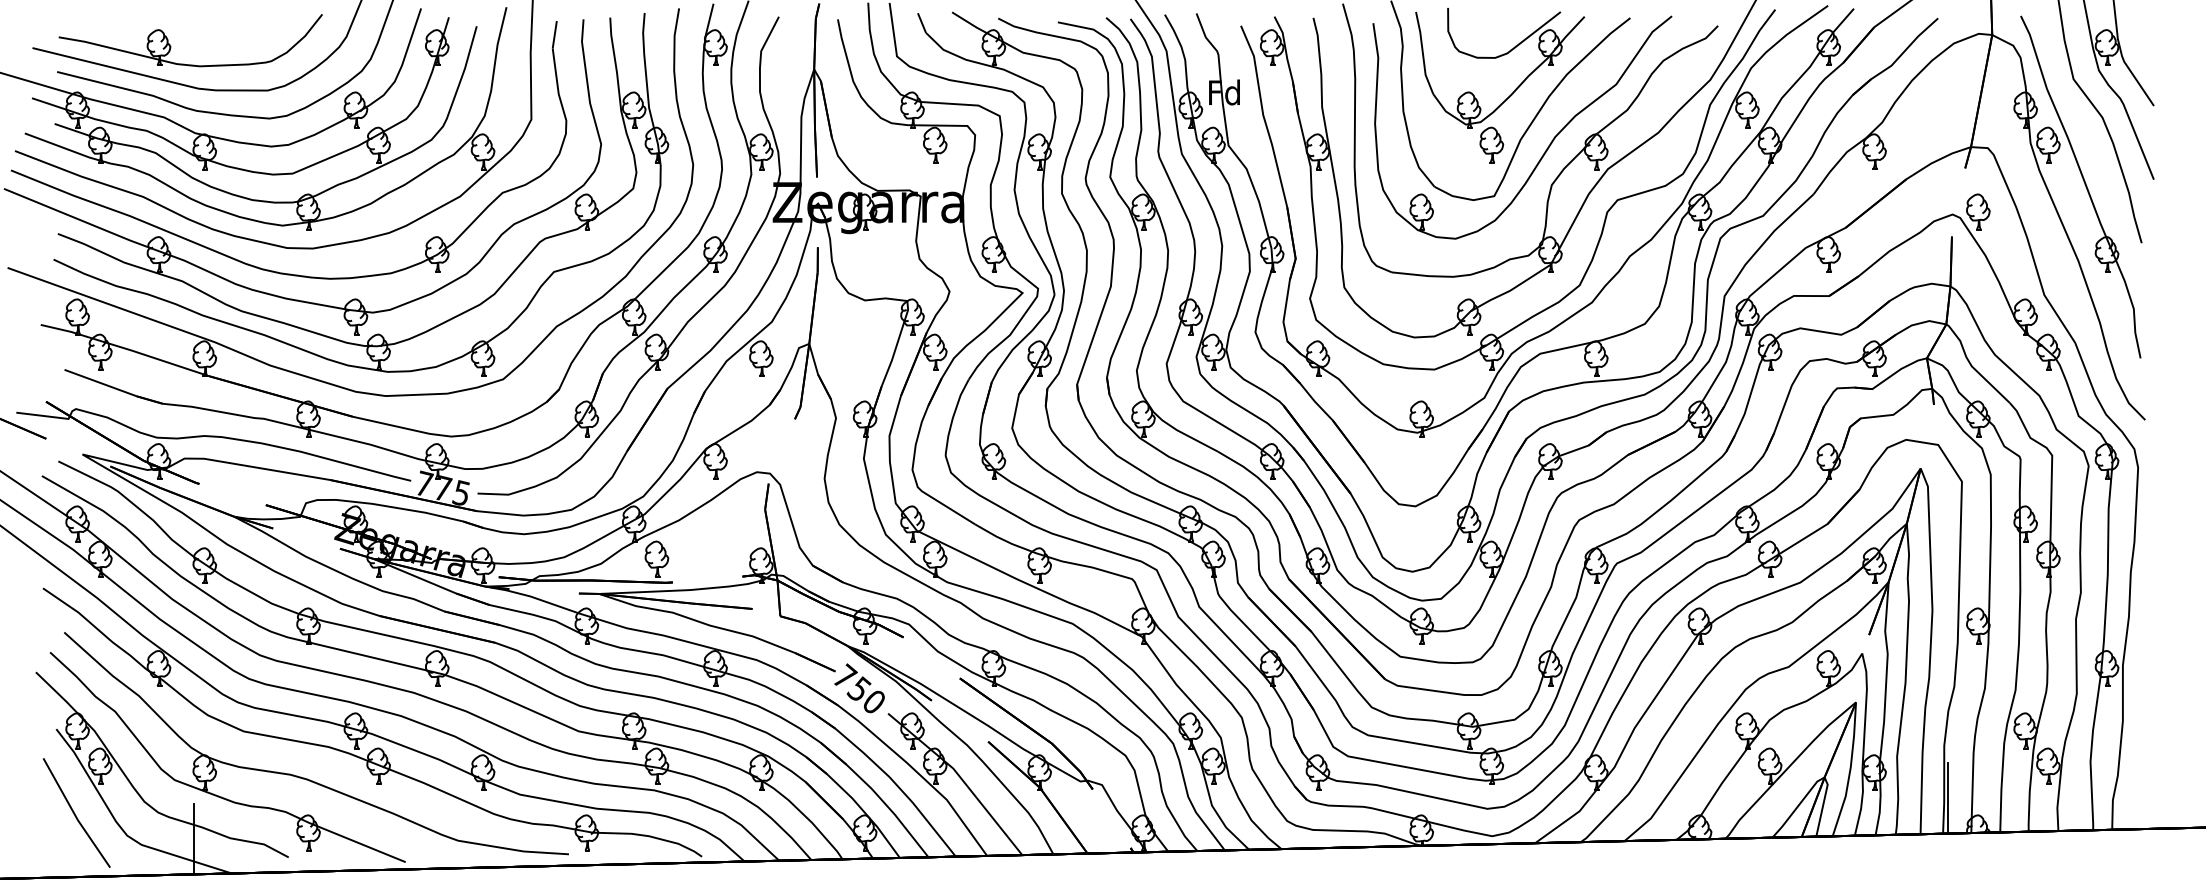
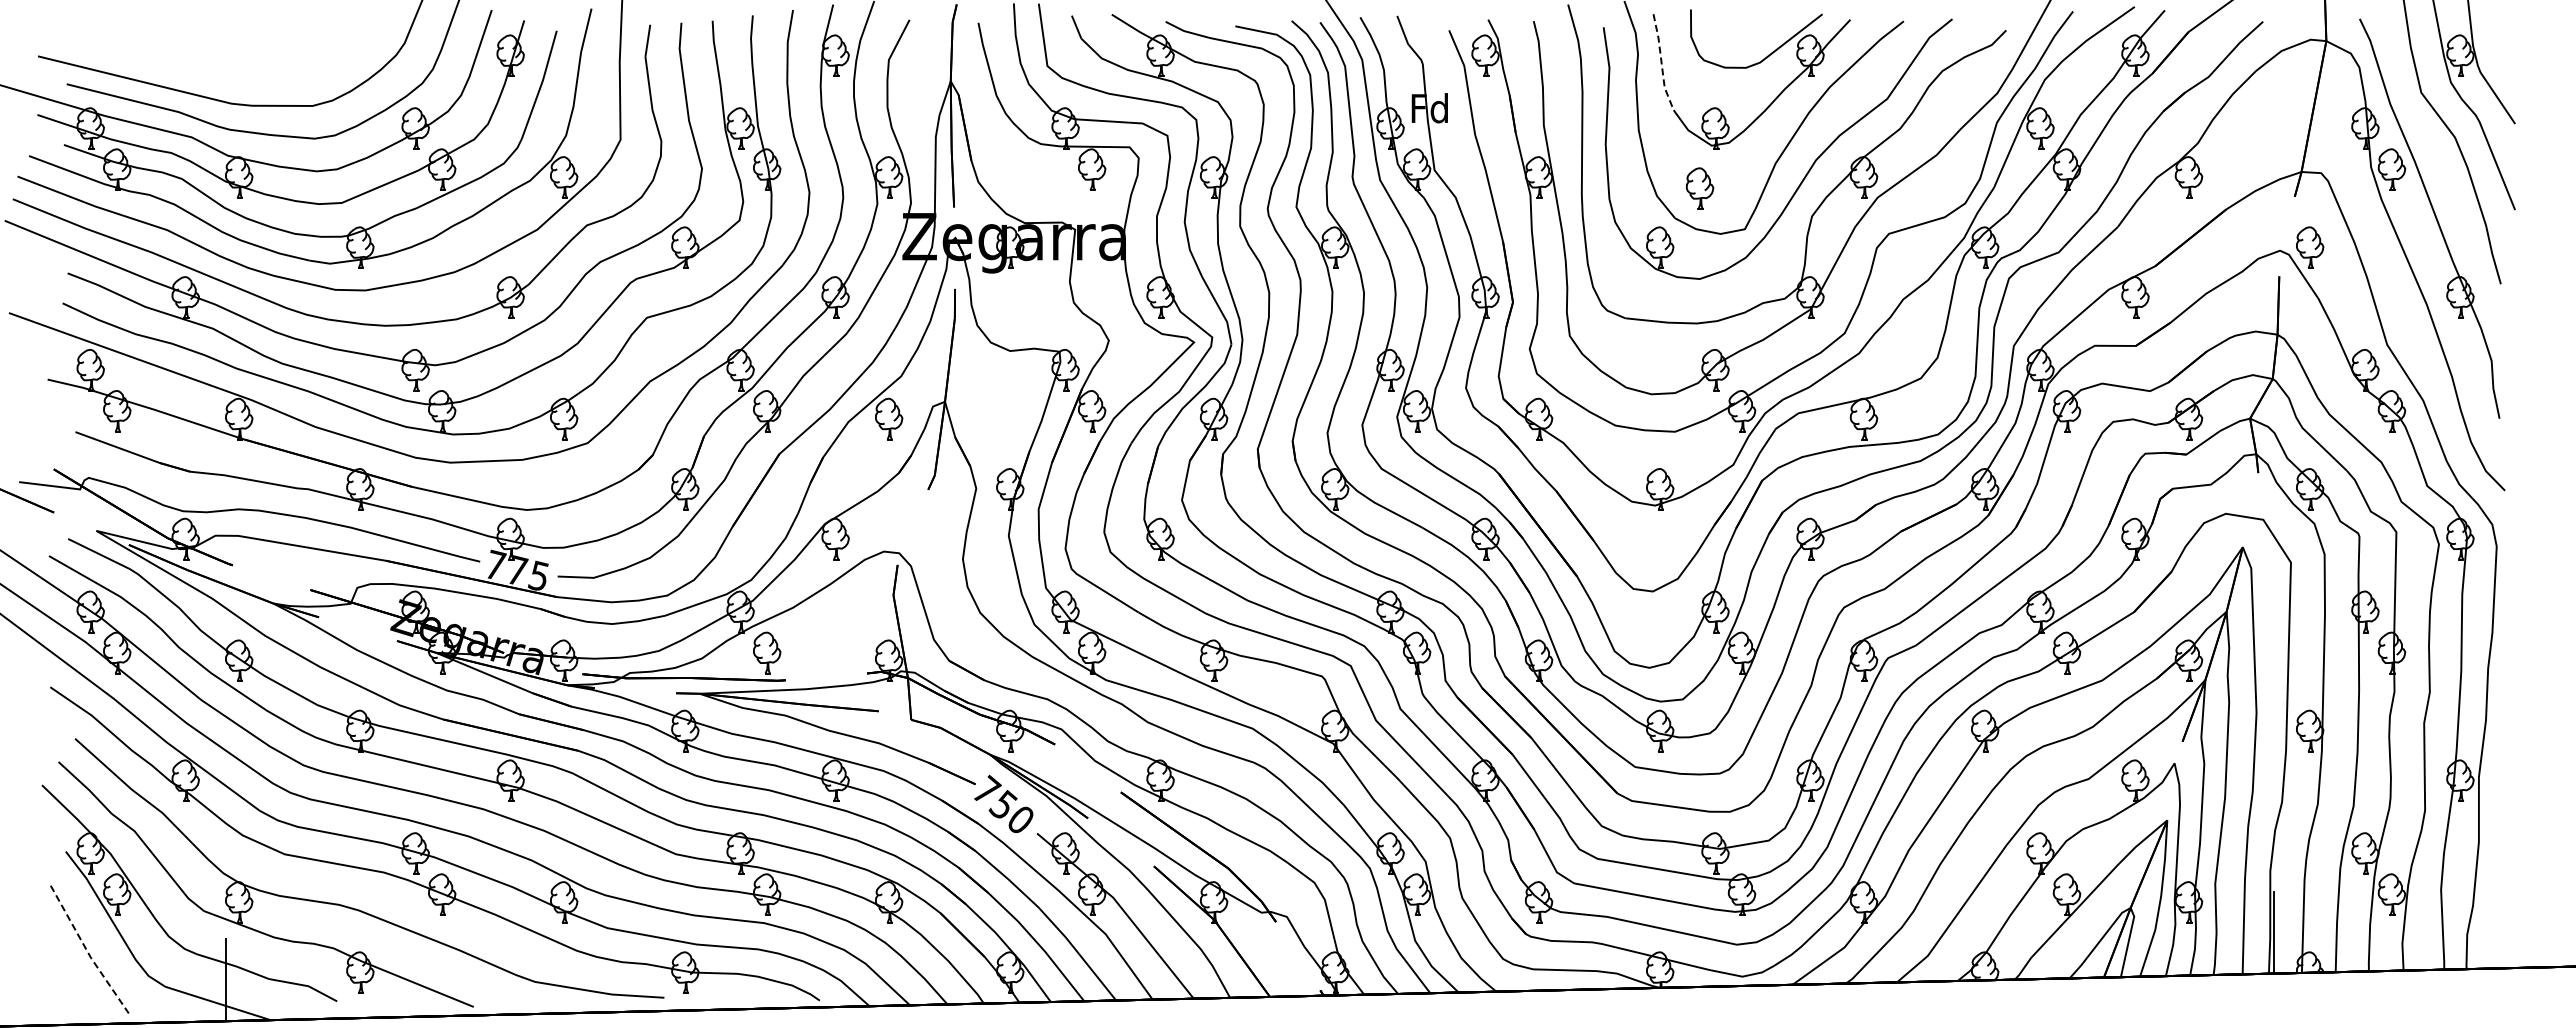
part: (170, 45) -> (199, 53), removed
line: (1422, 54) -> (1661, 63), solid -> dashed
part: (1491, 144) -> (1699, 188), moved
line: (74, 815) -> (87, 952), solid -> dashed

